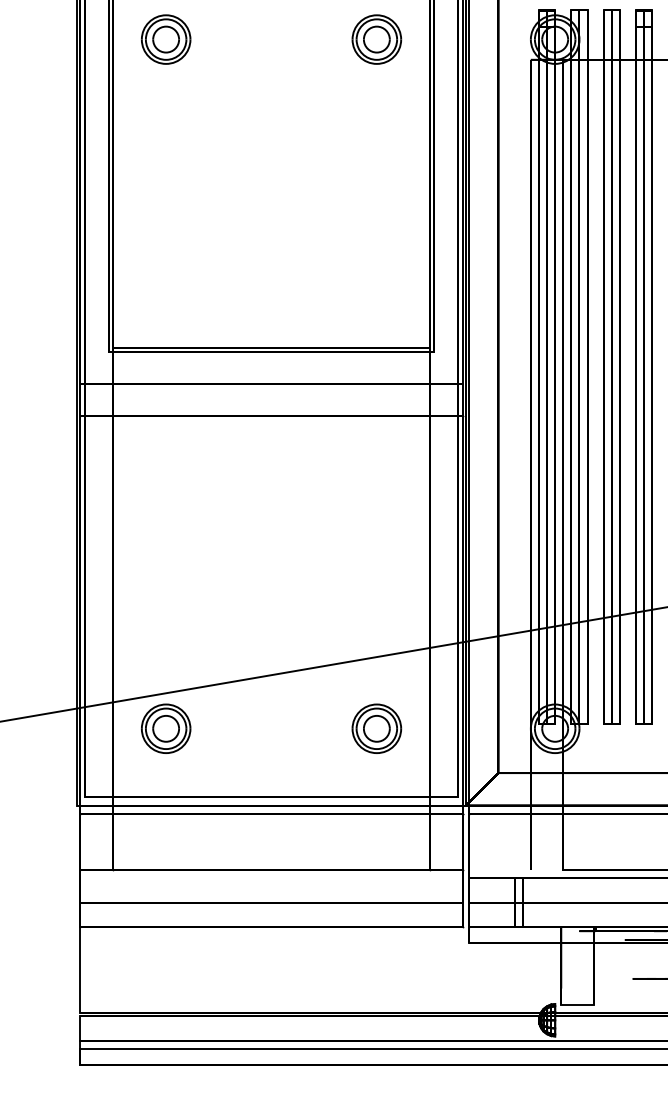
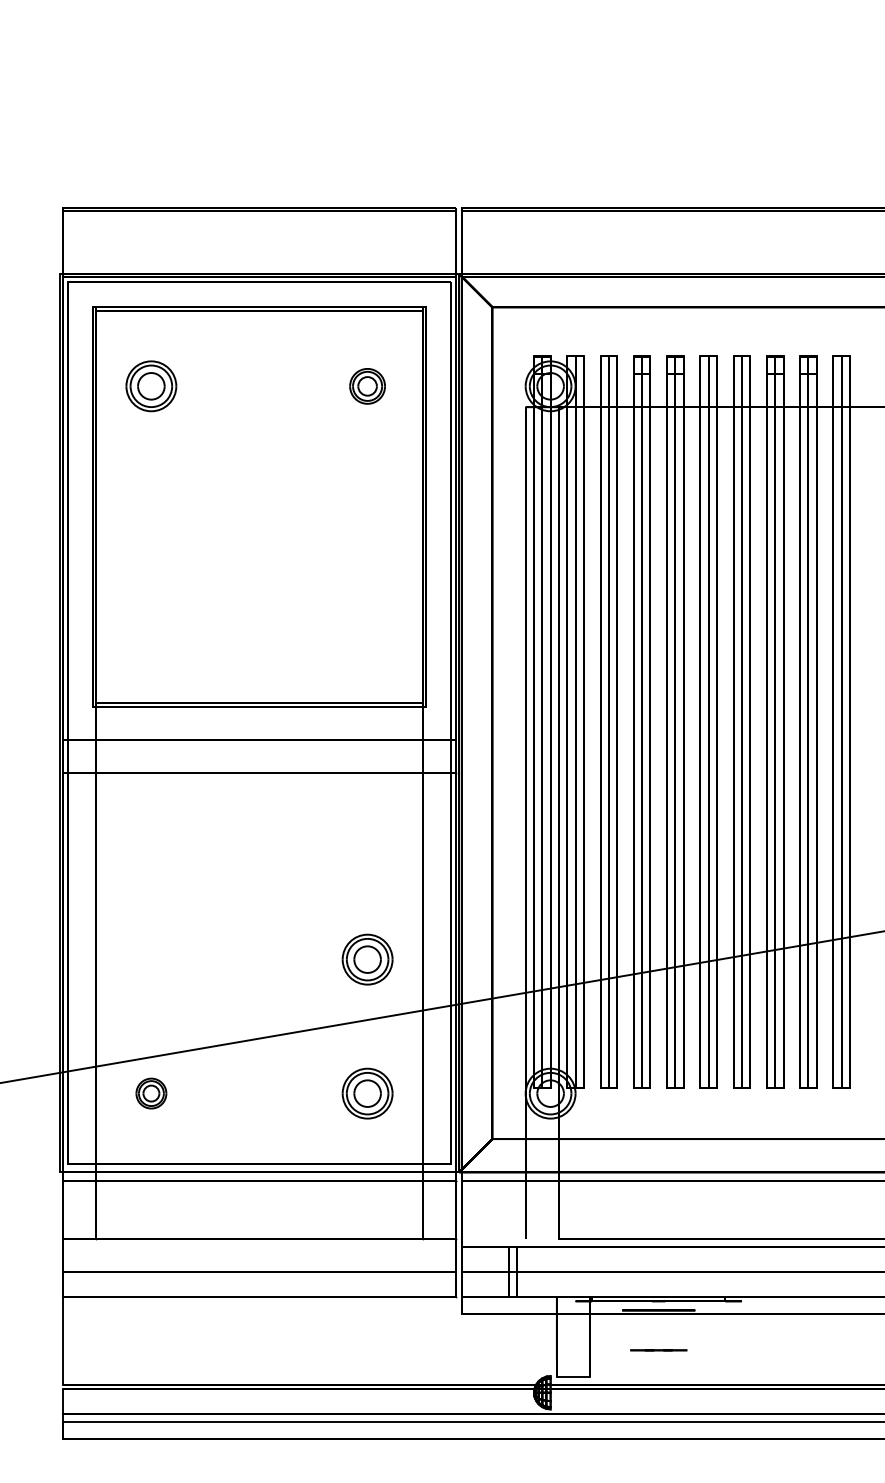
part: (376, 39) -> (367, 386), size x0.7
part: (376, 598) -> (367, 959), added
part: (166, 728) -> (151, 1093), size x0.6

